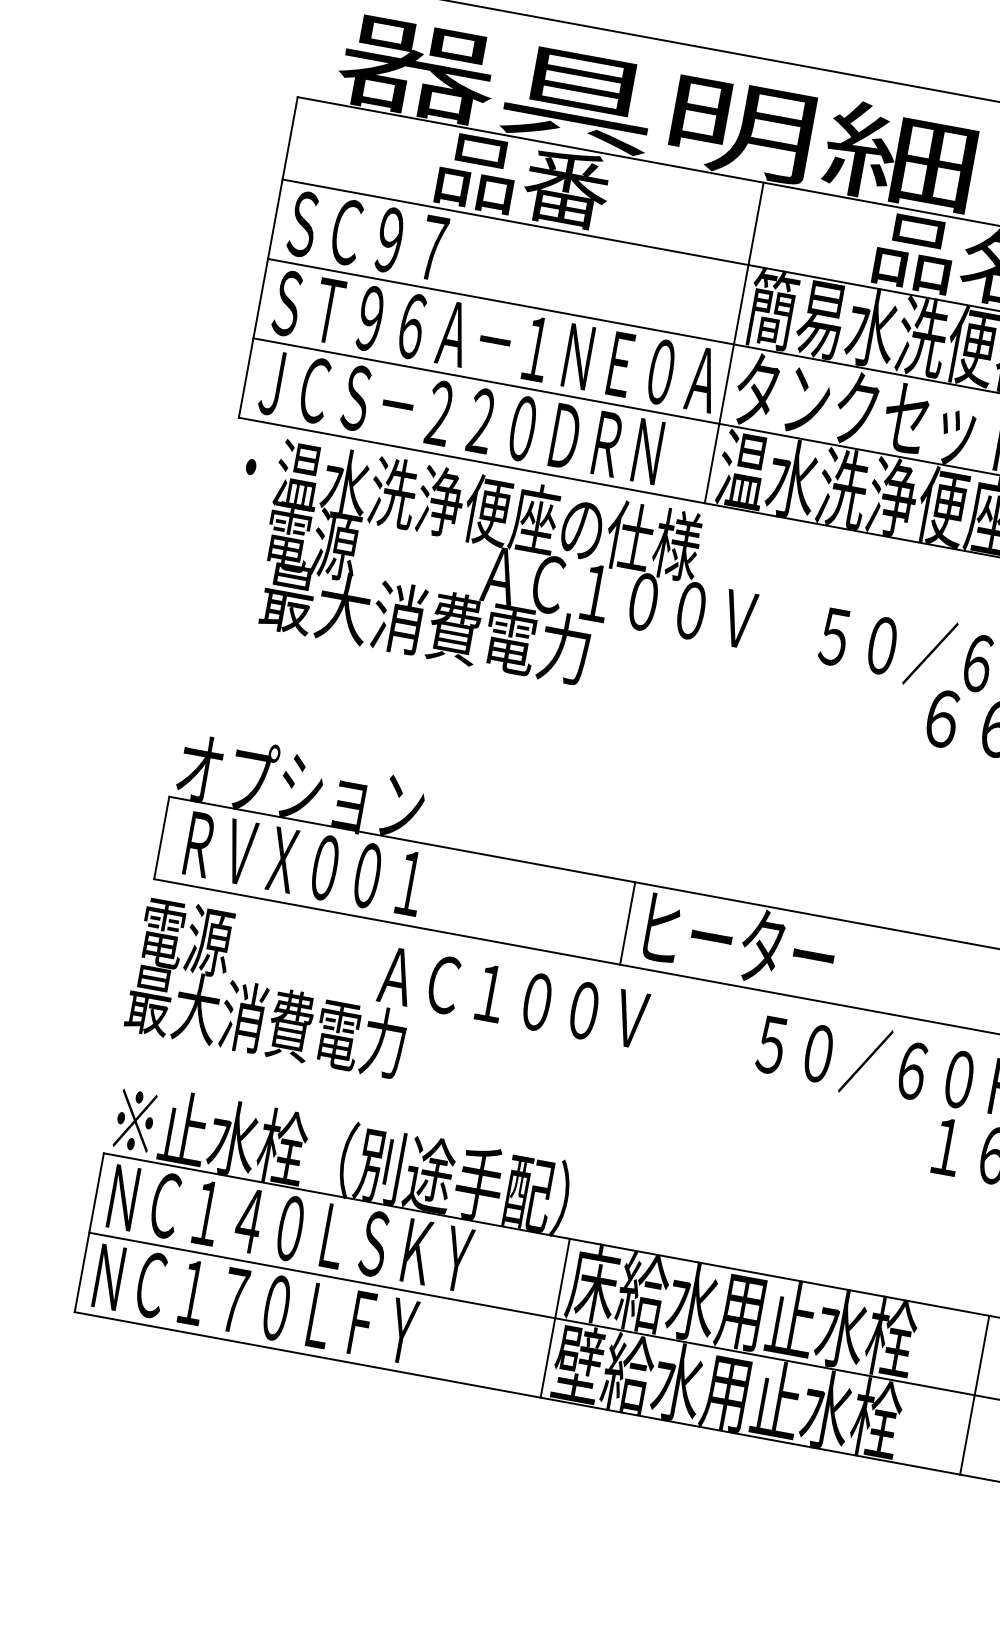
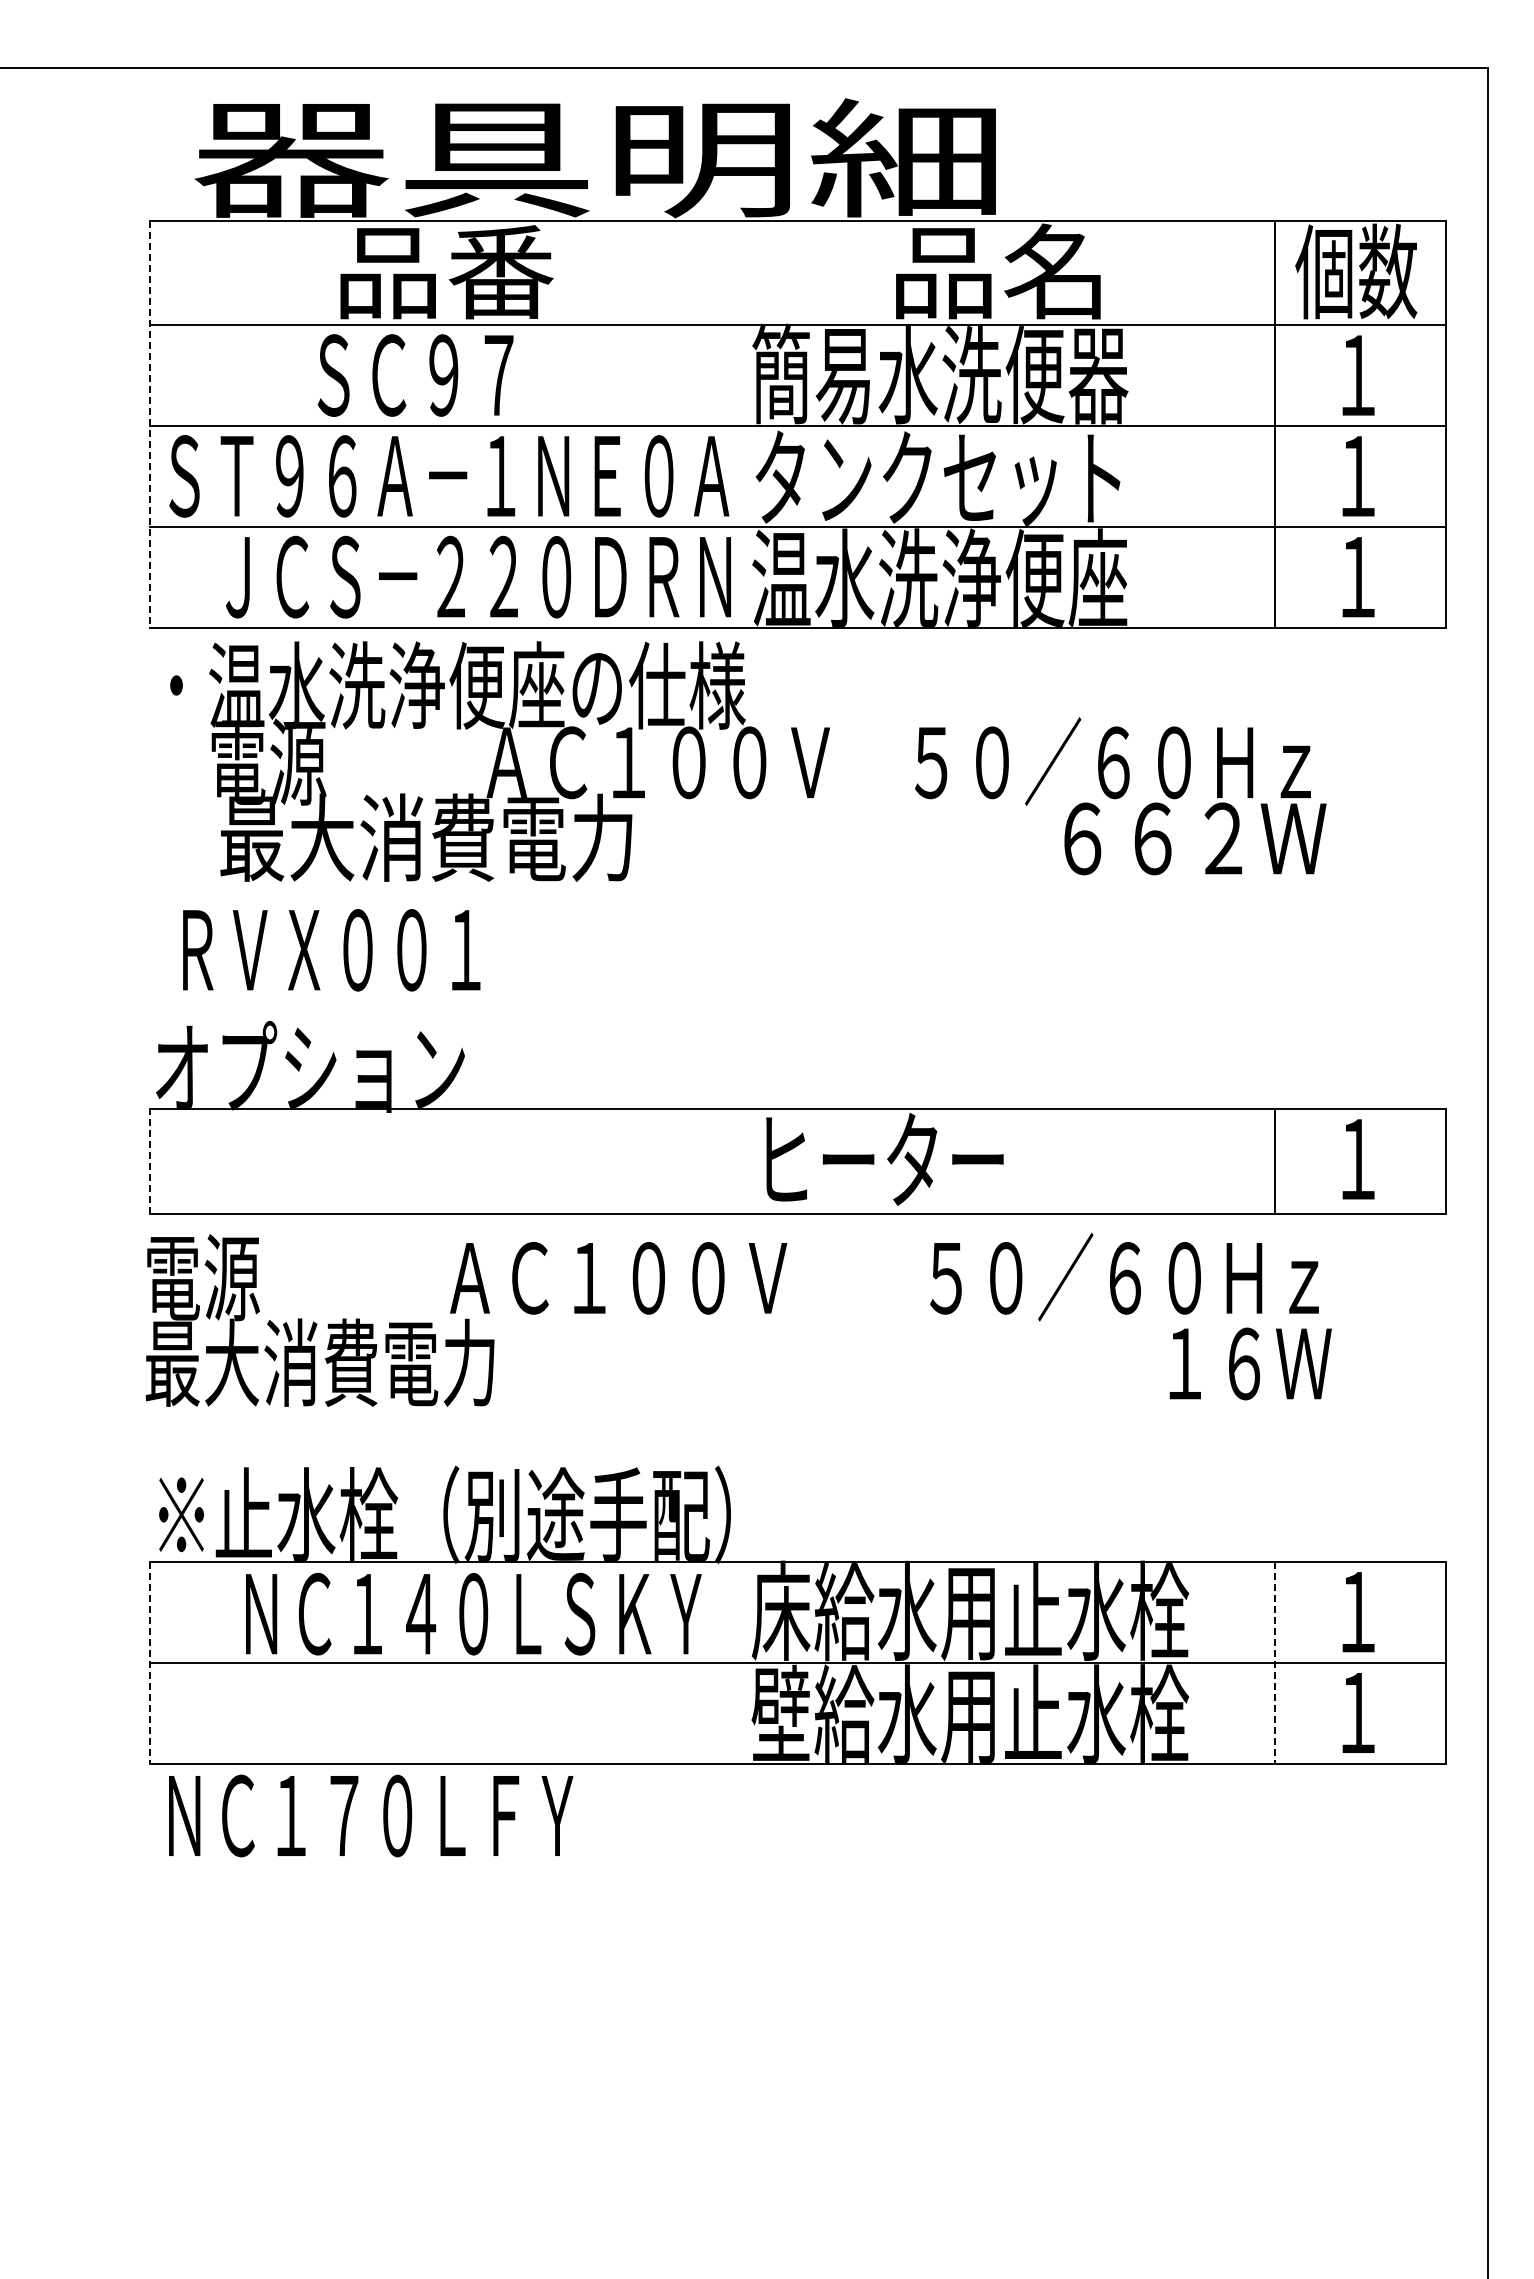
text: (367, 236) -> (415, 375), moved
line: (268, 257) -> (150, 424), solid -> dashed
line: (734, 342) -> (742, 423), removed
text: (461, 416) -> (478, 576), moved
line: (161, 837) -> (150, 1160), solid -> dashed
text: (304, 864) -> (331, 950), moved
line: (627, 923) -> (742, 1161), removed
text: (290, 1227) -> (473, 1613), moved
line: (89, 1232) -> (150, 1662), solid -> dashed
text: (256, 1303) -> (371, 1815), moved
line: (555, 1318) -> (742, 1662), removed
line: (974, 1395) -> (1274, 1662), solid -> dashed

